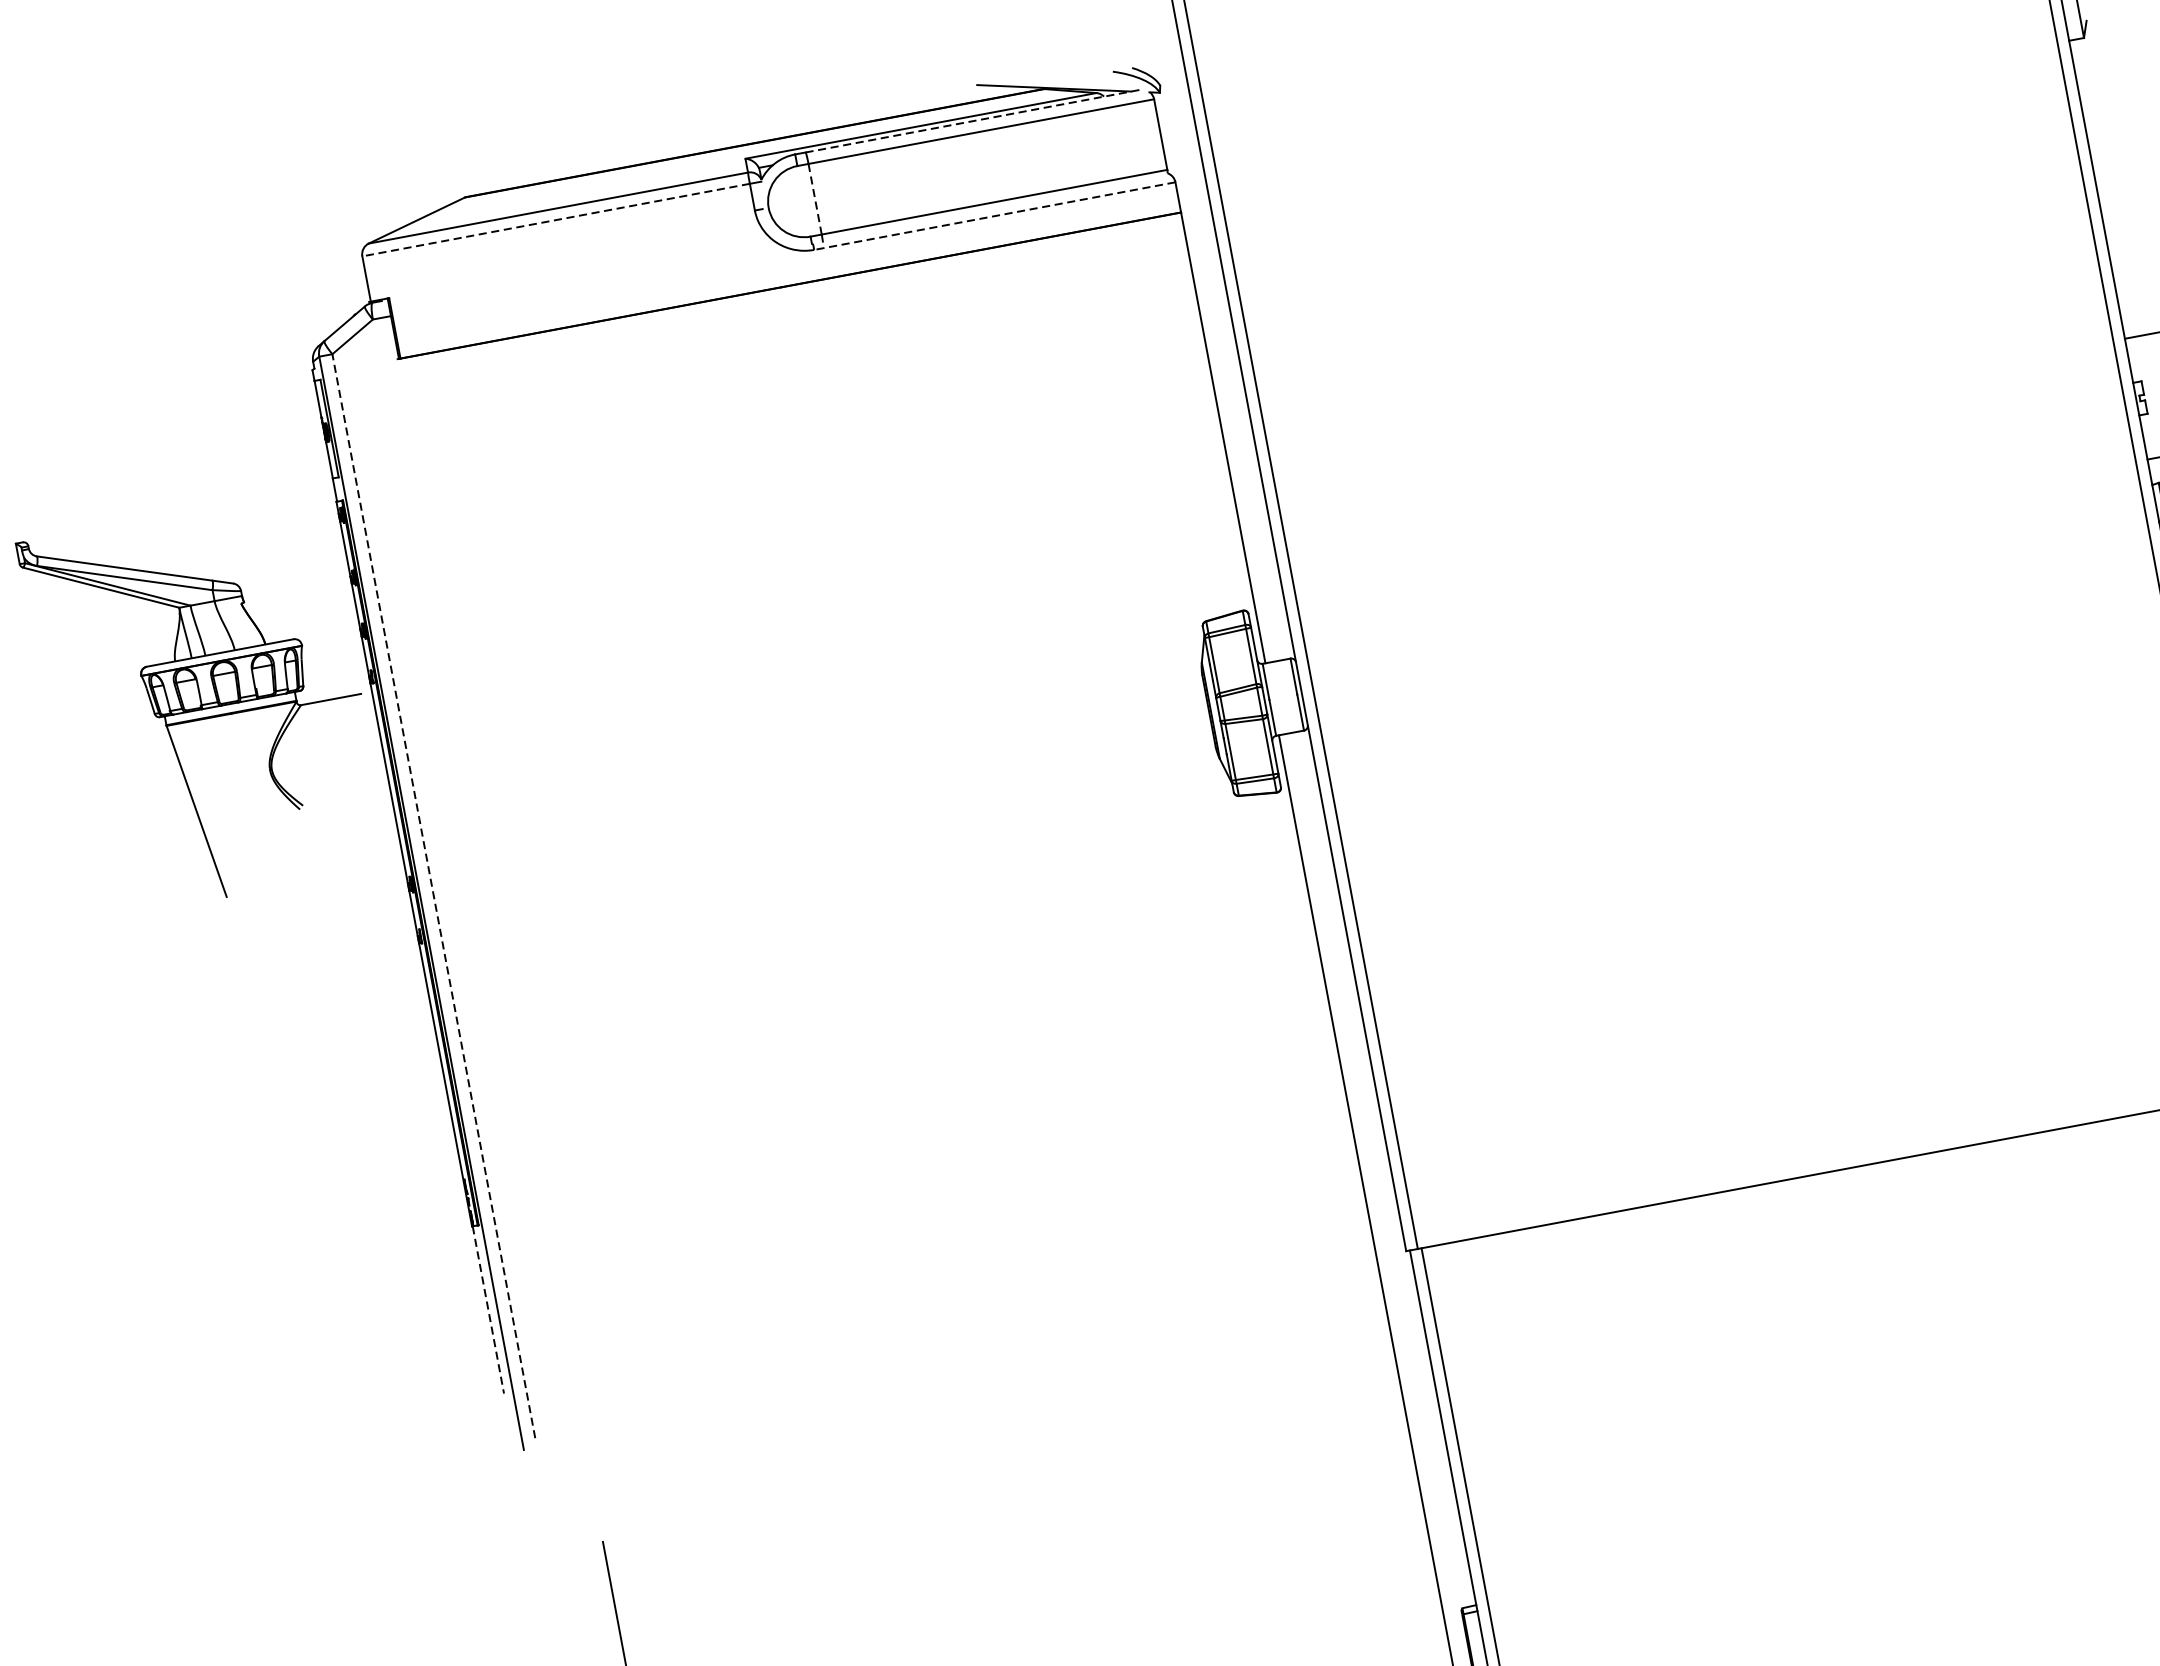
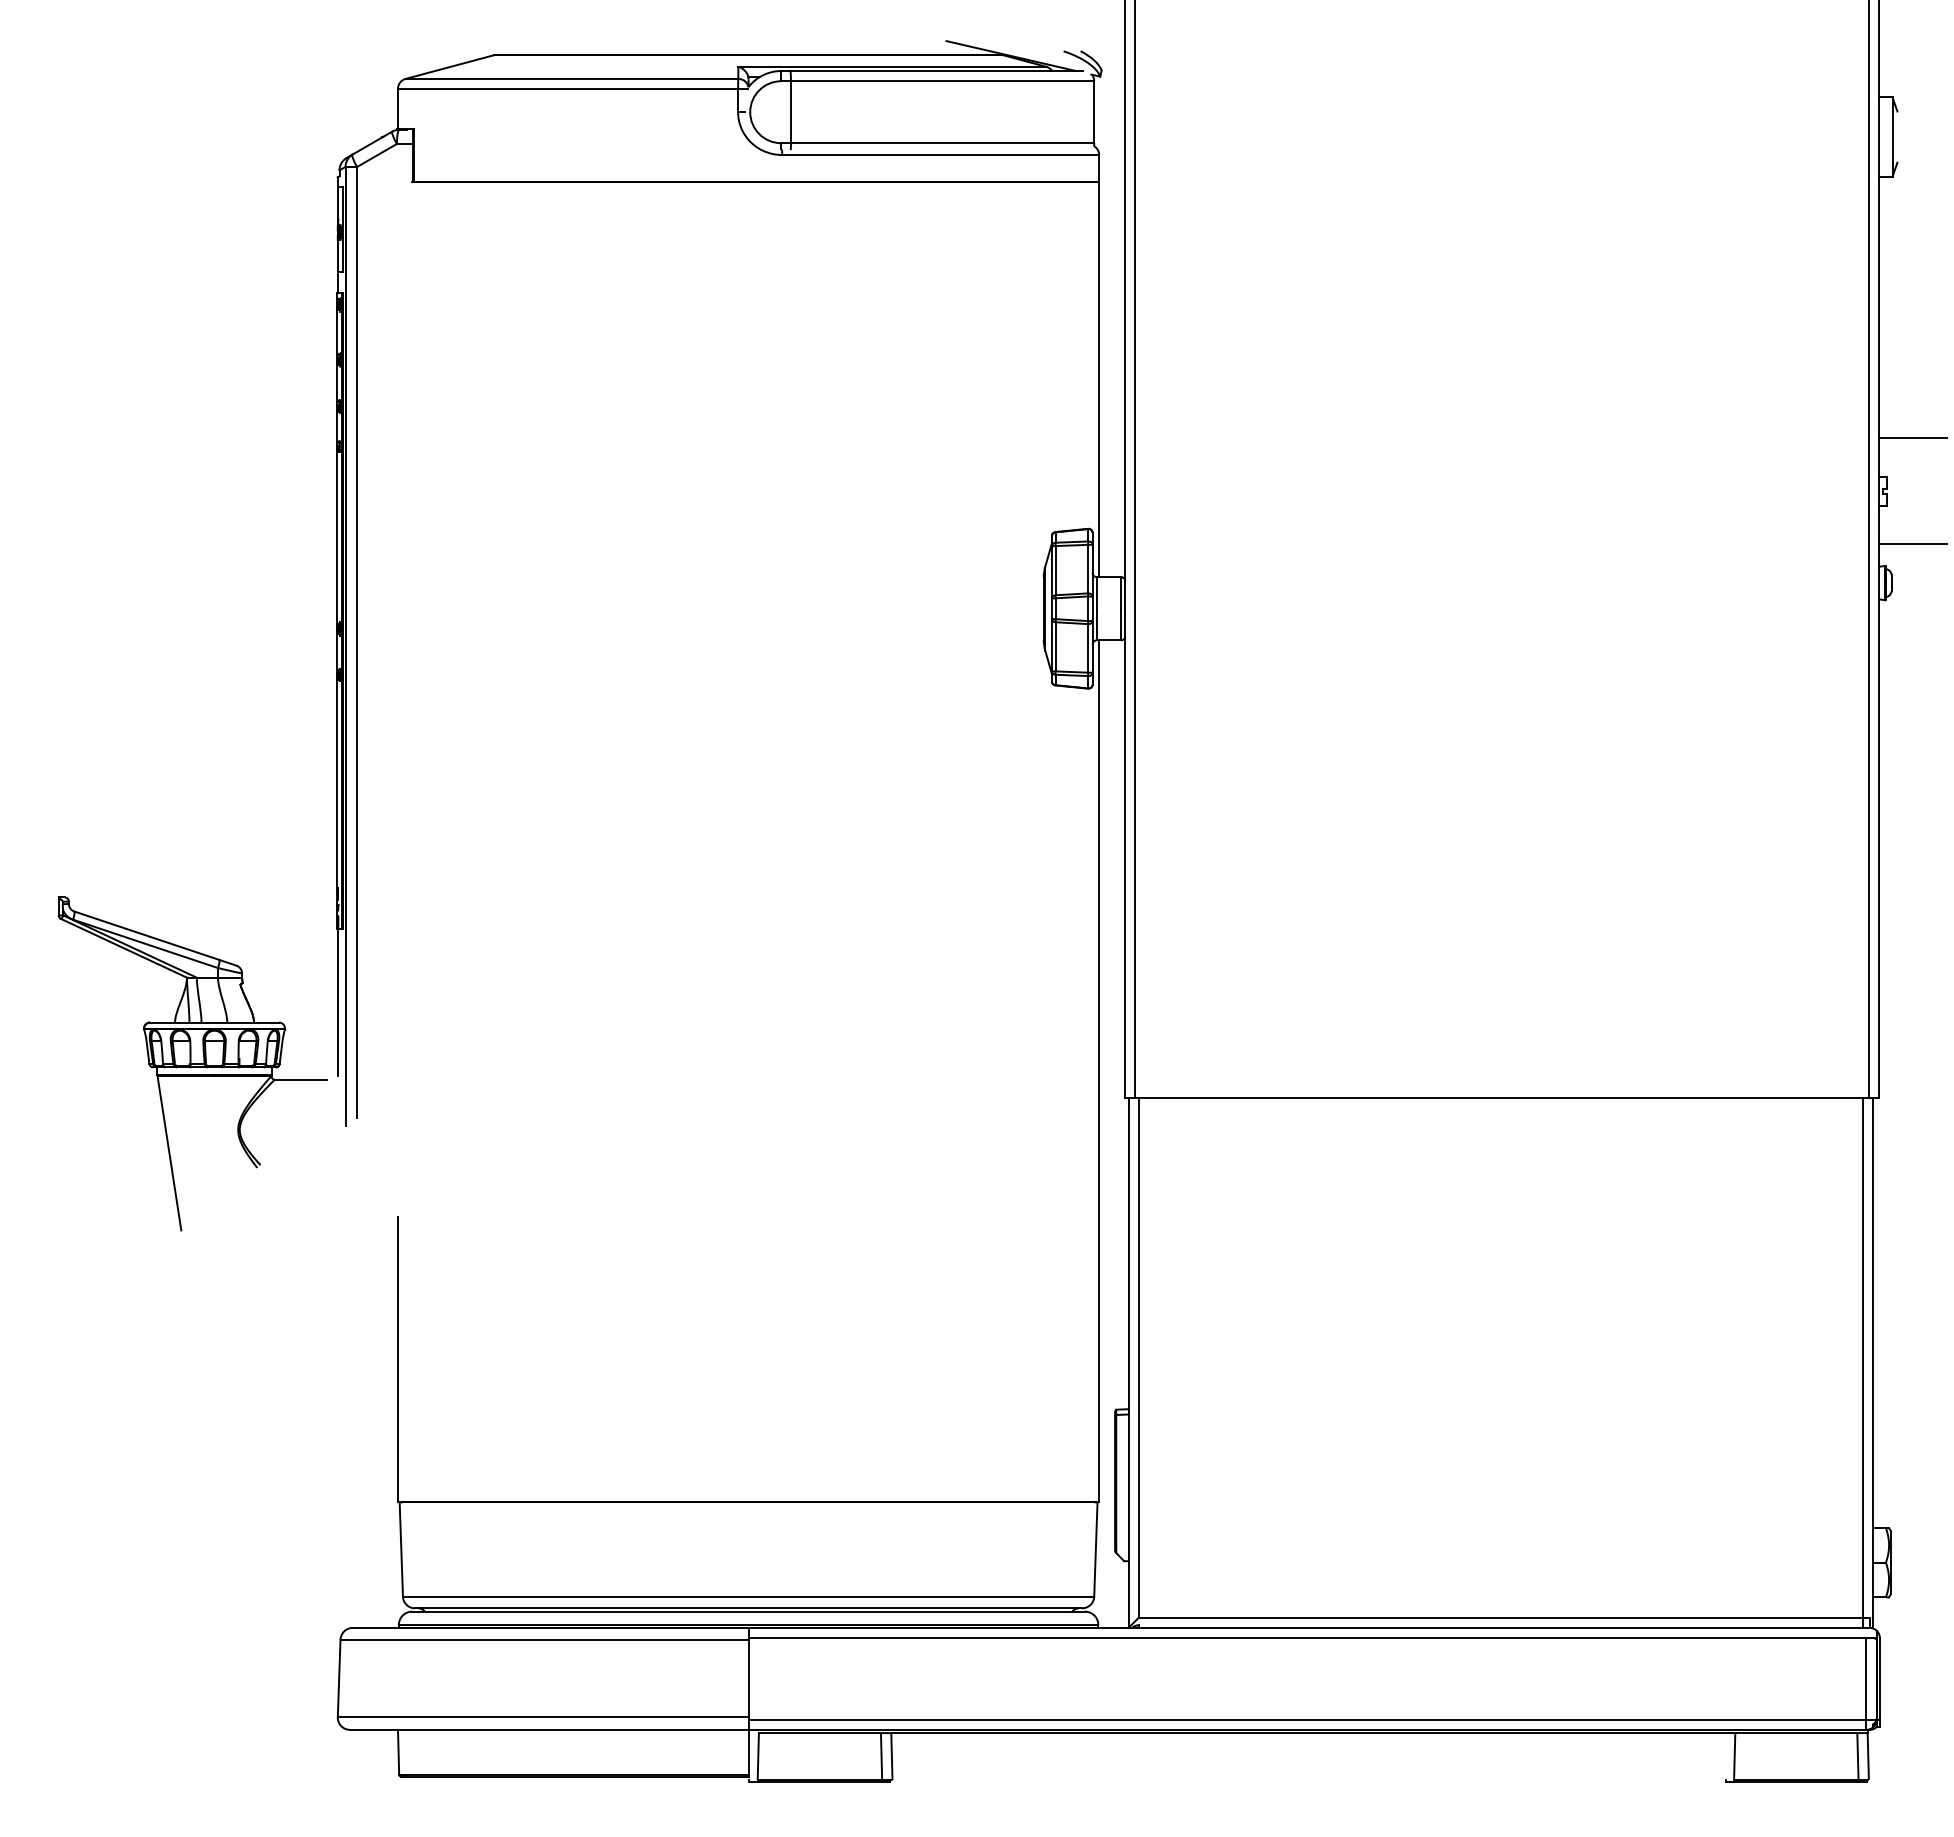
line: (972, 121) -> (936, 71), dashed -> solid
line: (815, 199) -> (791, 112), dashed -> solid
line: (994, 216) -> (940, 155), dashed -> solid
line: (555, 219) -> (567, 88), dashed -> solid
part: (203, 704) -> (192, 1063), moved
line: (434, 895) -> (357, 642), dashed -> solid
line: (488, 1310) -> (337, 1002), dashed -> solid

